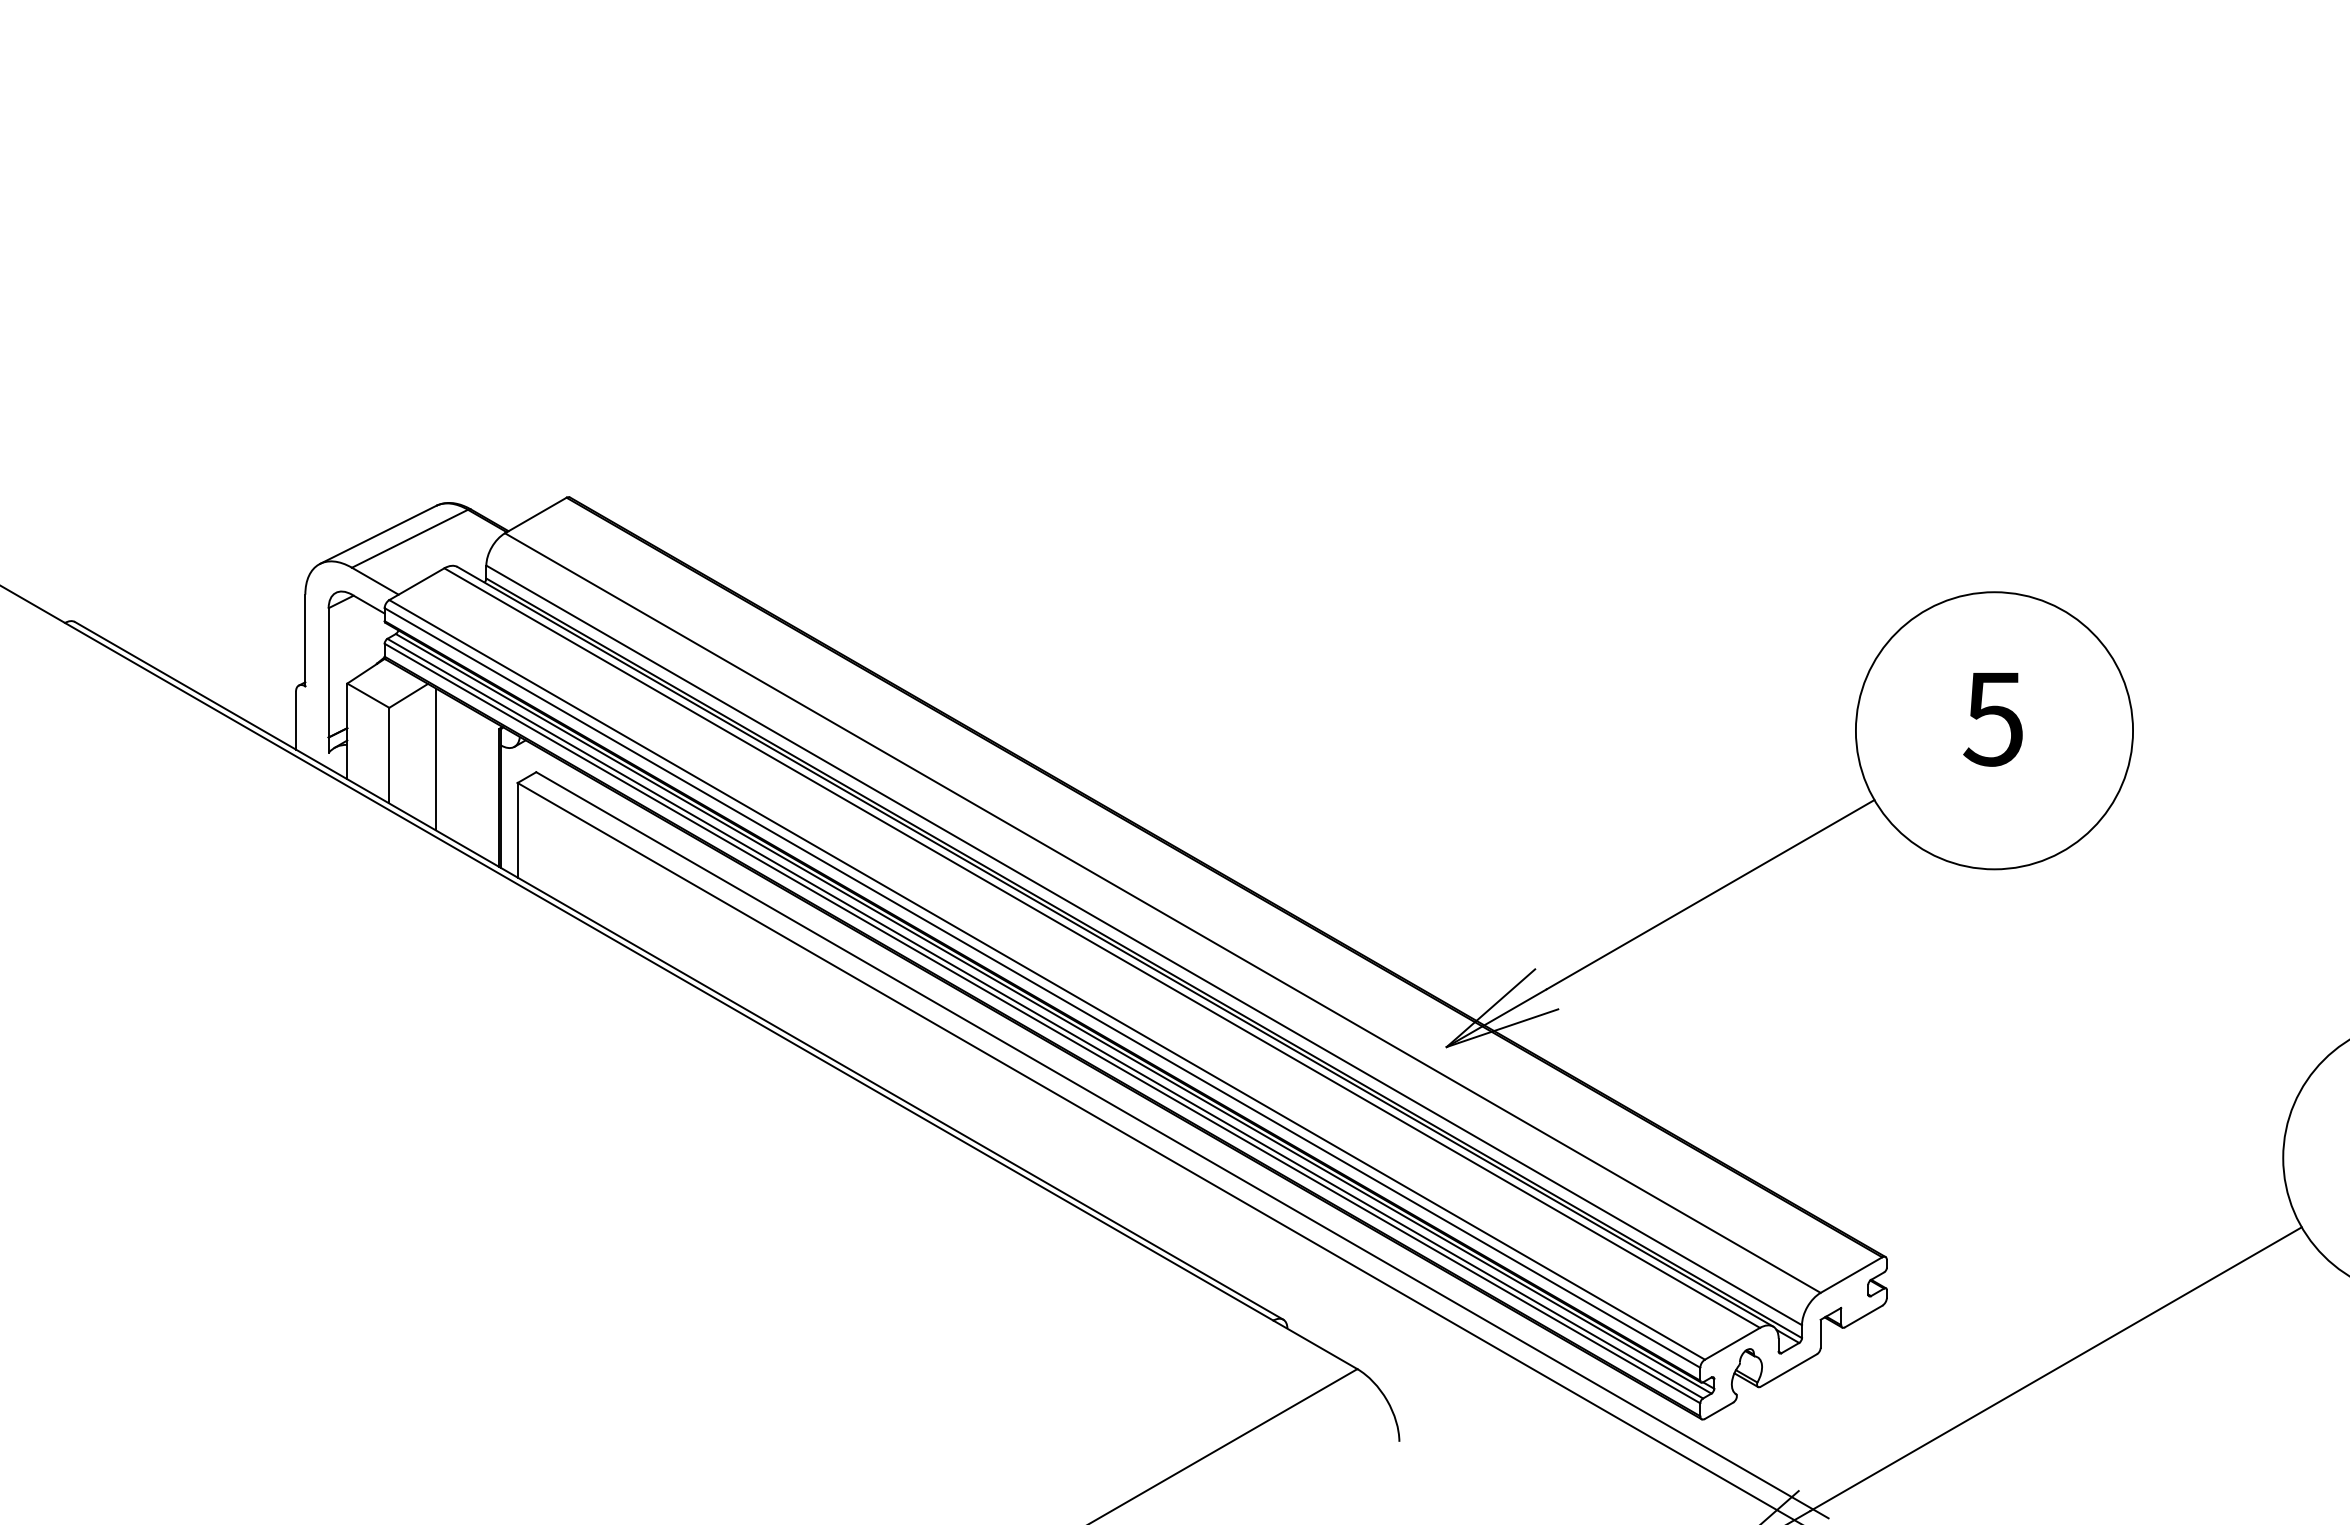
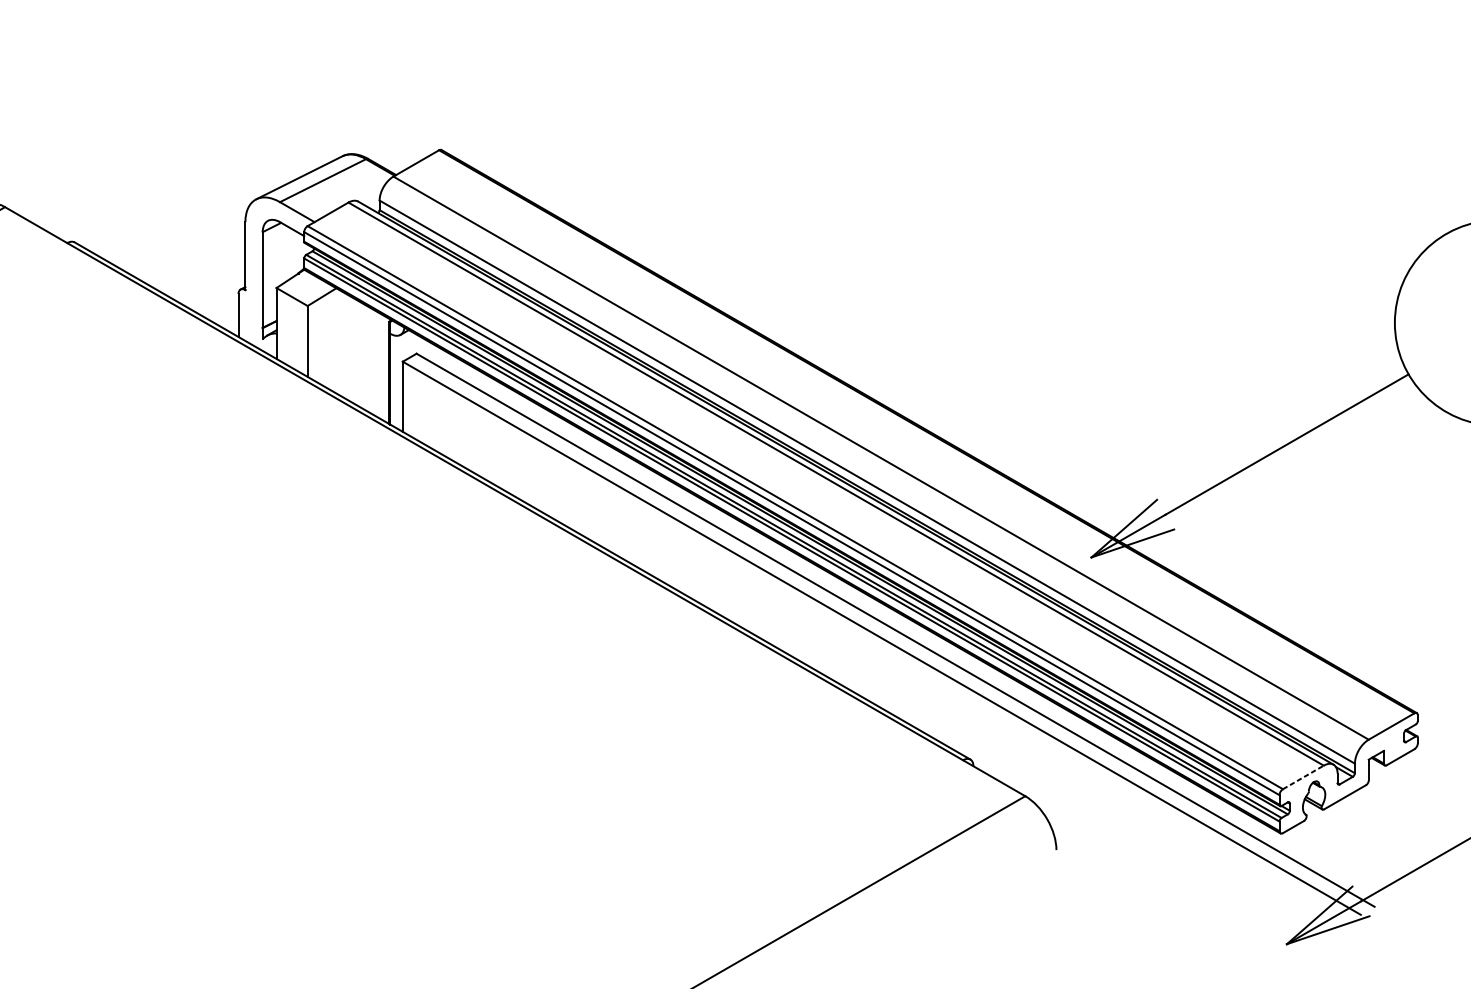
line: (435, 759) -> (341, 344), removed
line: (1732, 1343) -> (1303, 777), solid -> dashed

